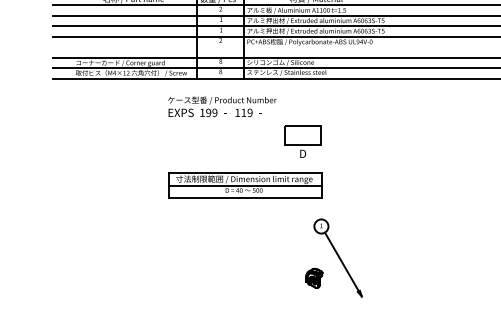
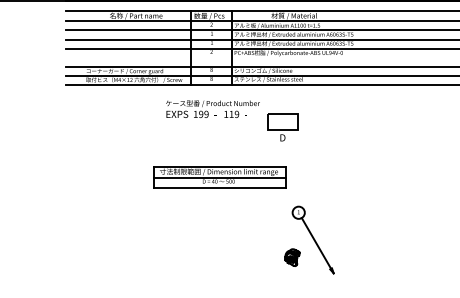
part: (302, 141) -> (282, 127), moved
part: (244, 185) -> (219, 177), moved

